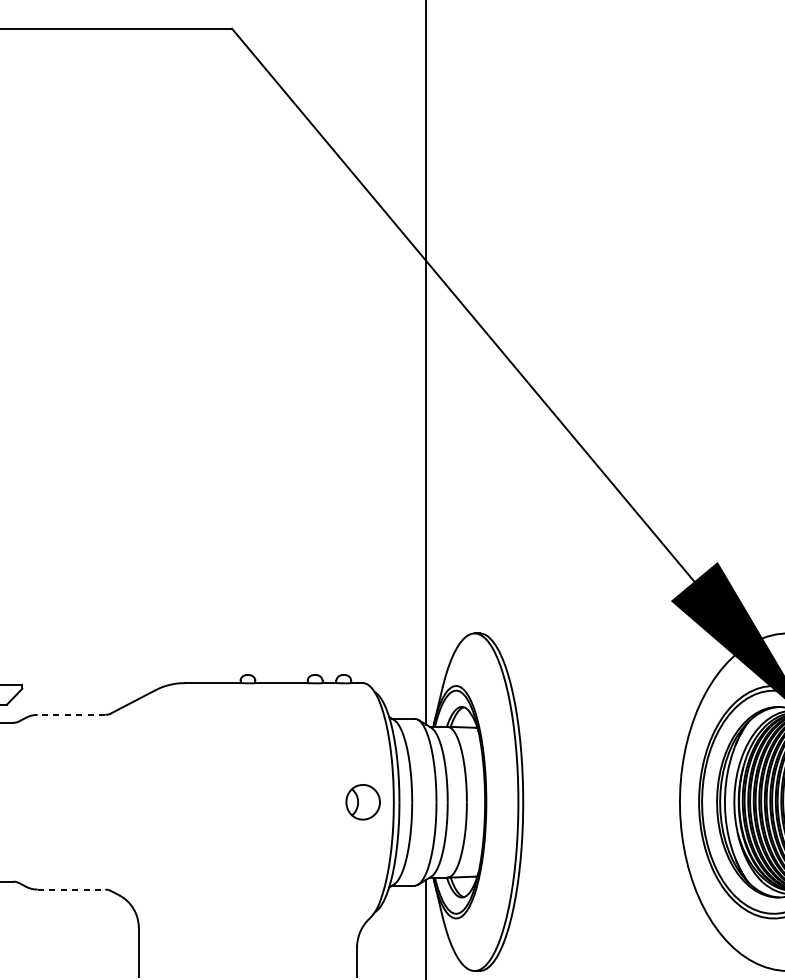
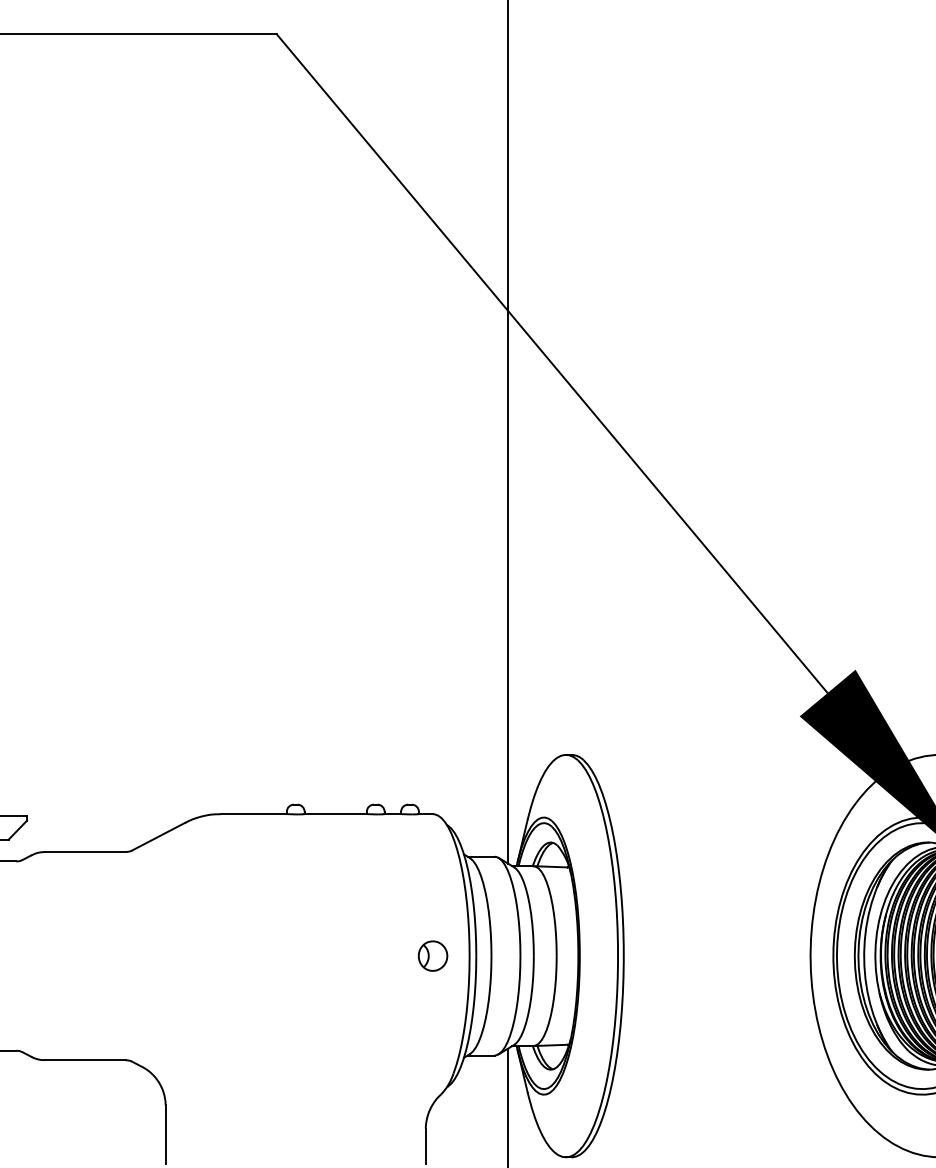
line: (70, 715) -> (84, 852), dashed -> solid
part: (362, 801) -> (432, 955), size x0.71
line: (71, 889) -> (85, 1060), dashed -> solid

